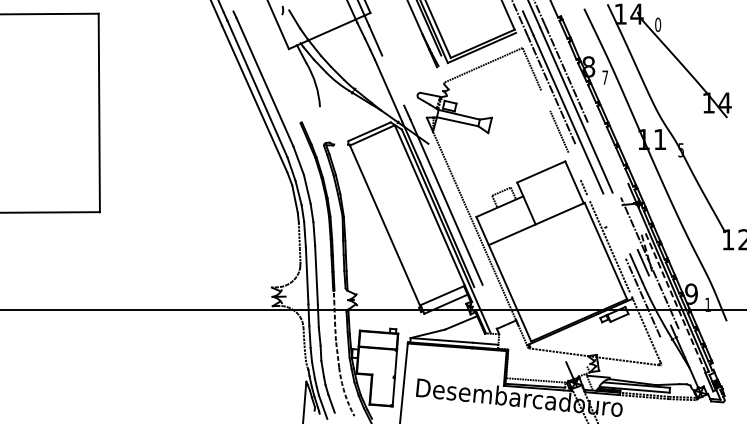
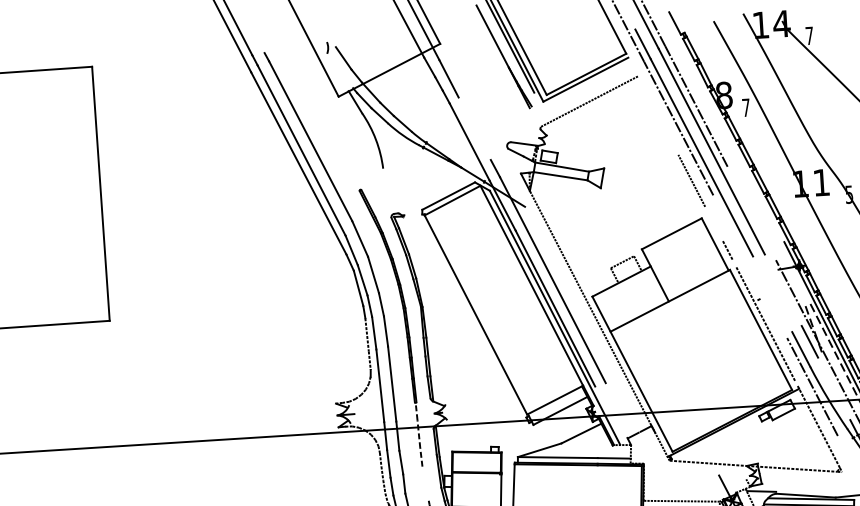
text: (658, 24) -> (810, 35), 0 -> 7
line: (531, 68) -> (650, 102), removed
line: (337, 353) -> (425, 482), removed

